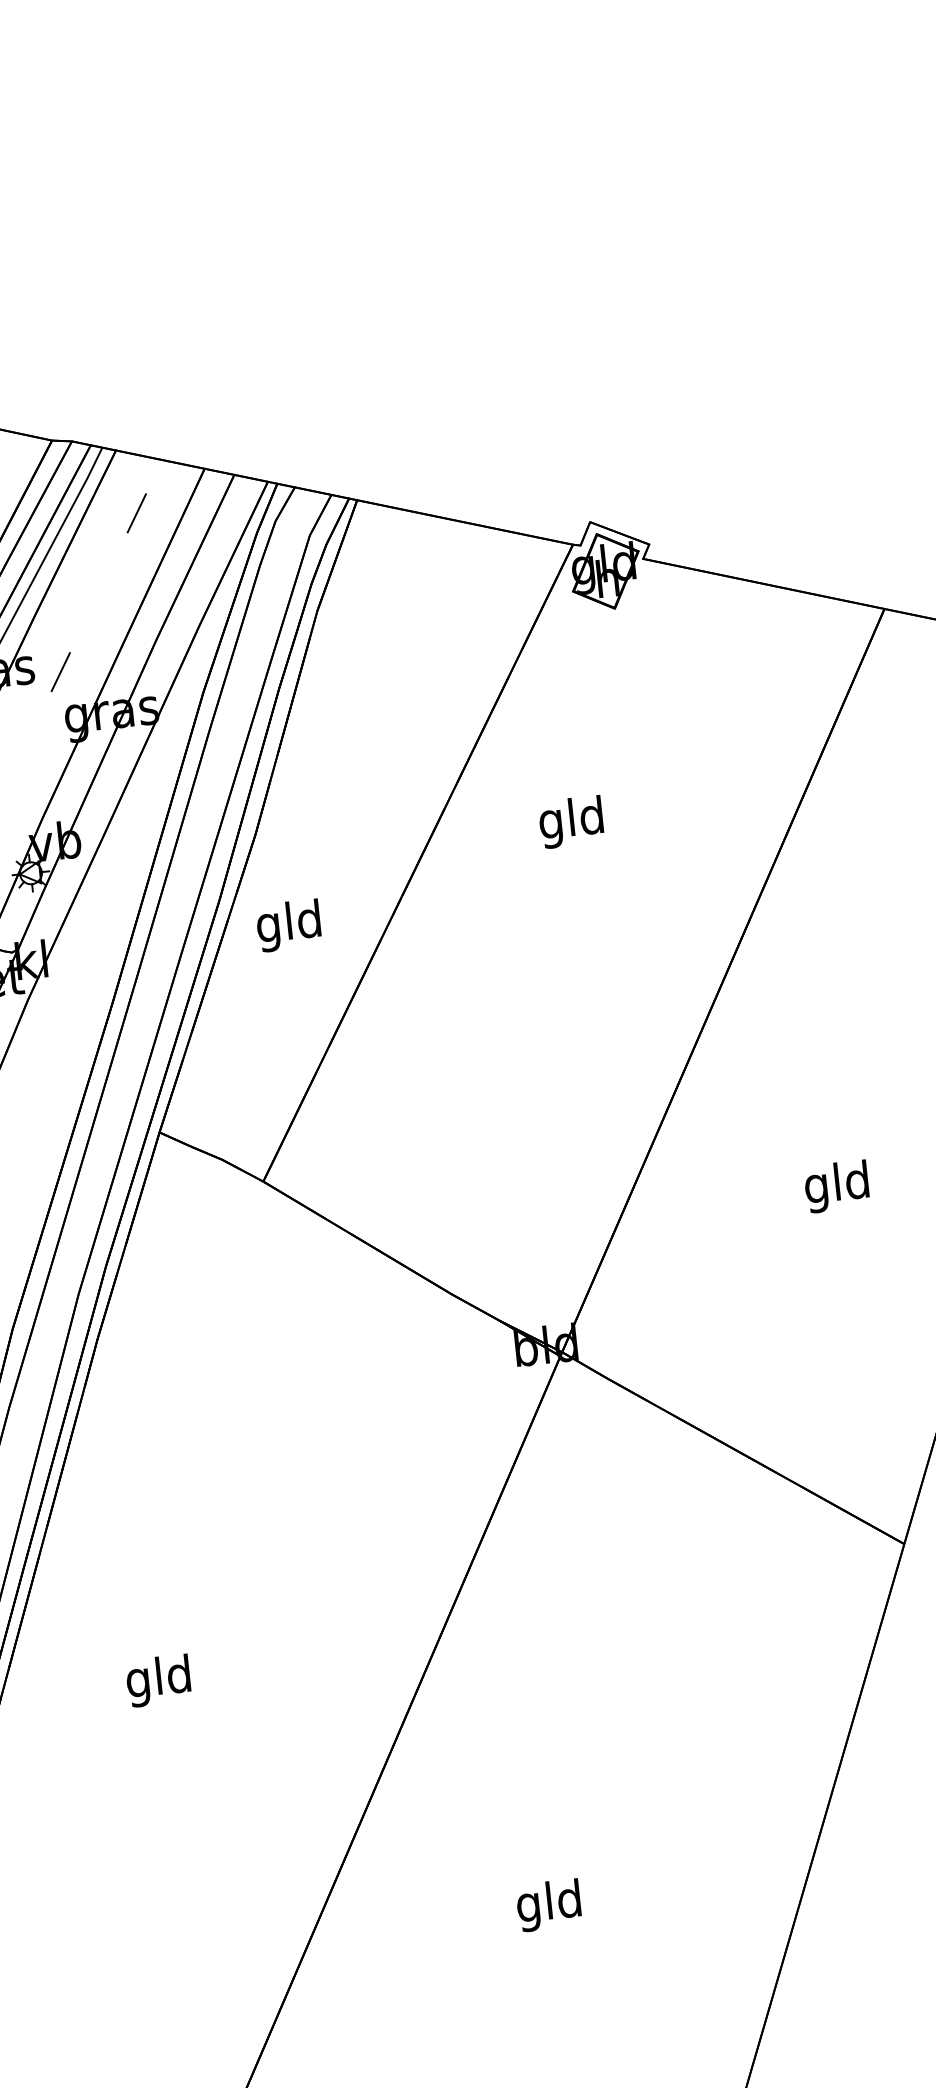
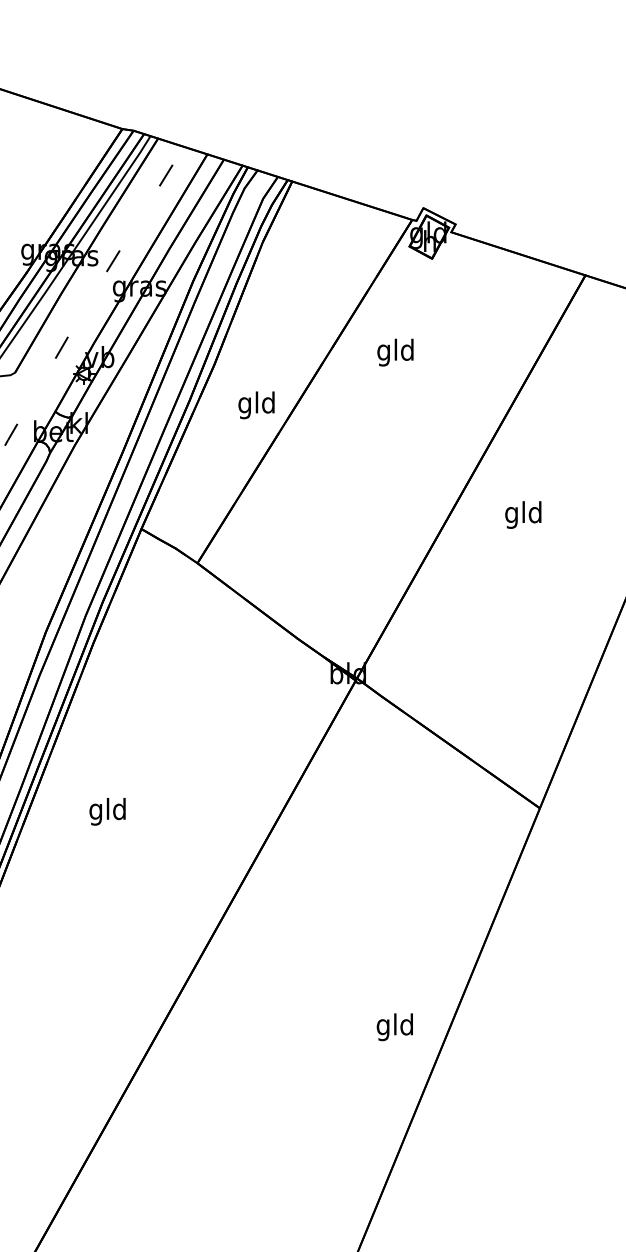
text: (571, 822) -> (395, 352), moved
text: (288, 926) -> (256, 405), moved
text: (837, 1185) -> (523, 514), moved
text: (158, 1680) -> (107, 811), moved
text: (548, 1906) -> (394, 1027), moved

